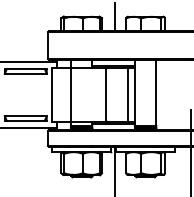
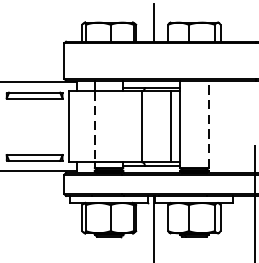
line: (156, 93) -> (208, 124), solid -> dashed
line: (70, 94) -> (94, 126), solid -> dashed

